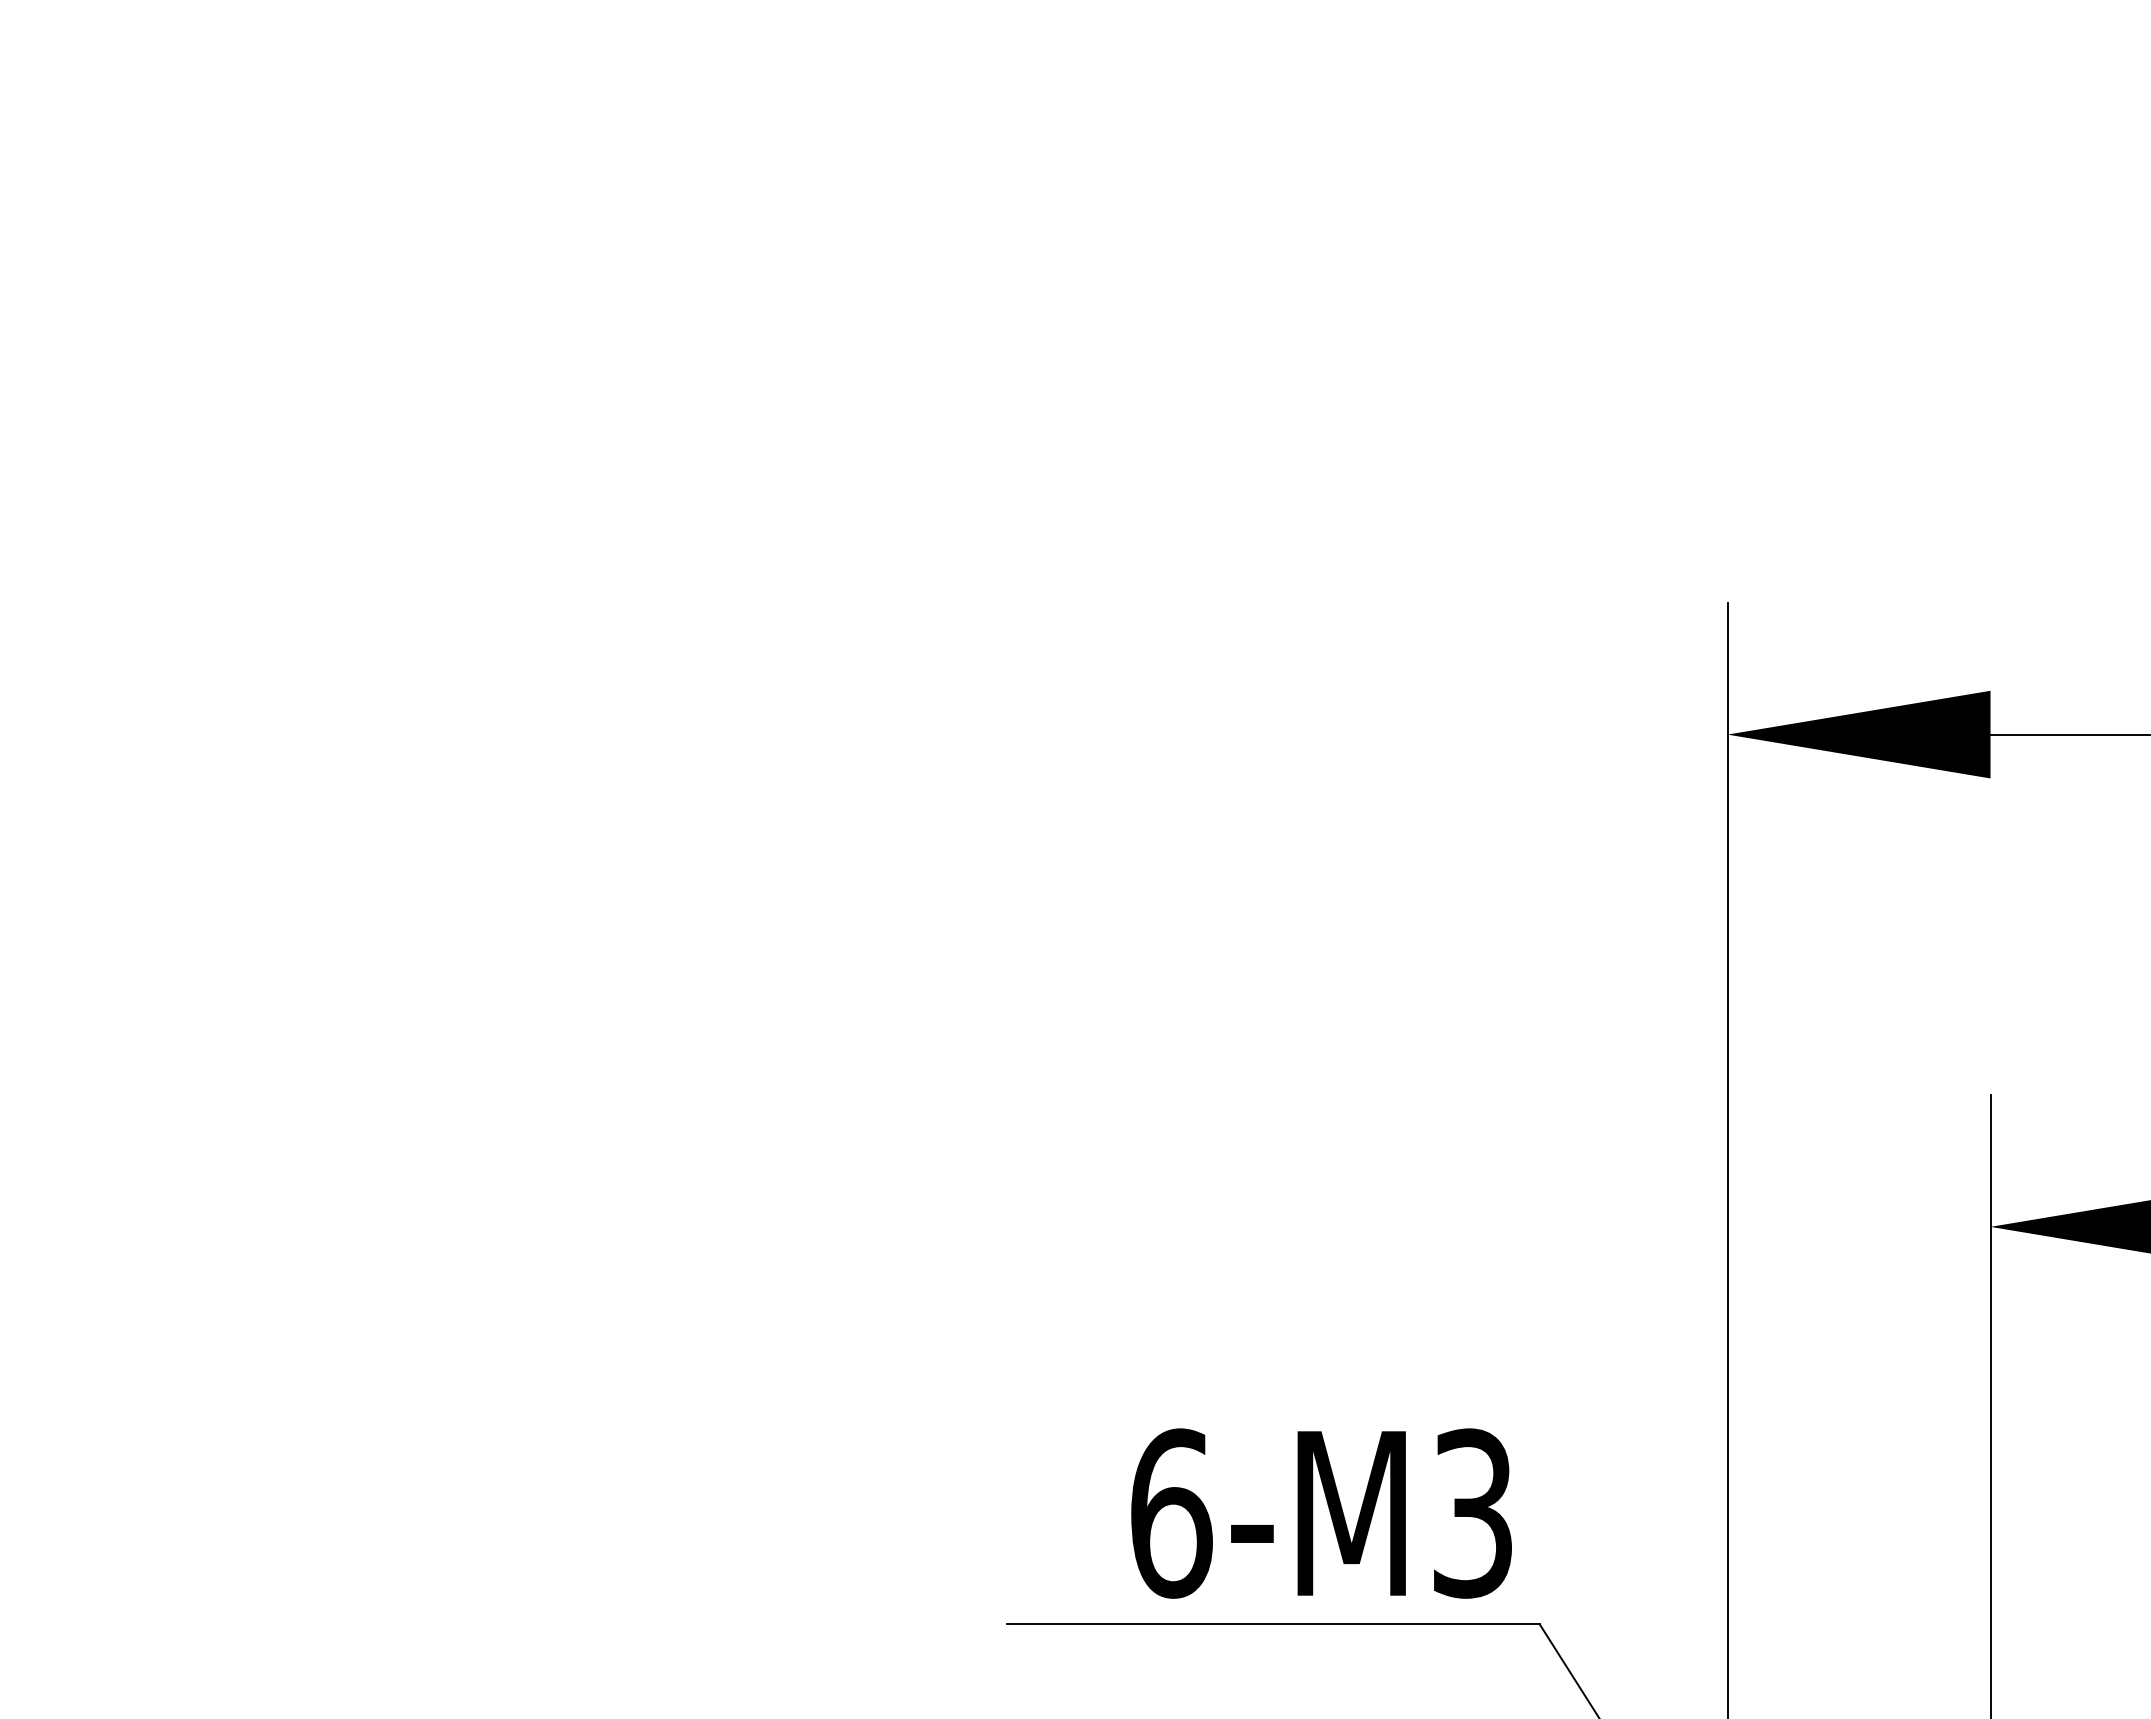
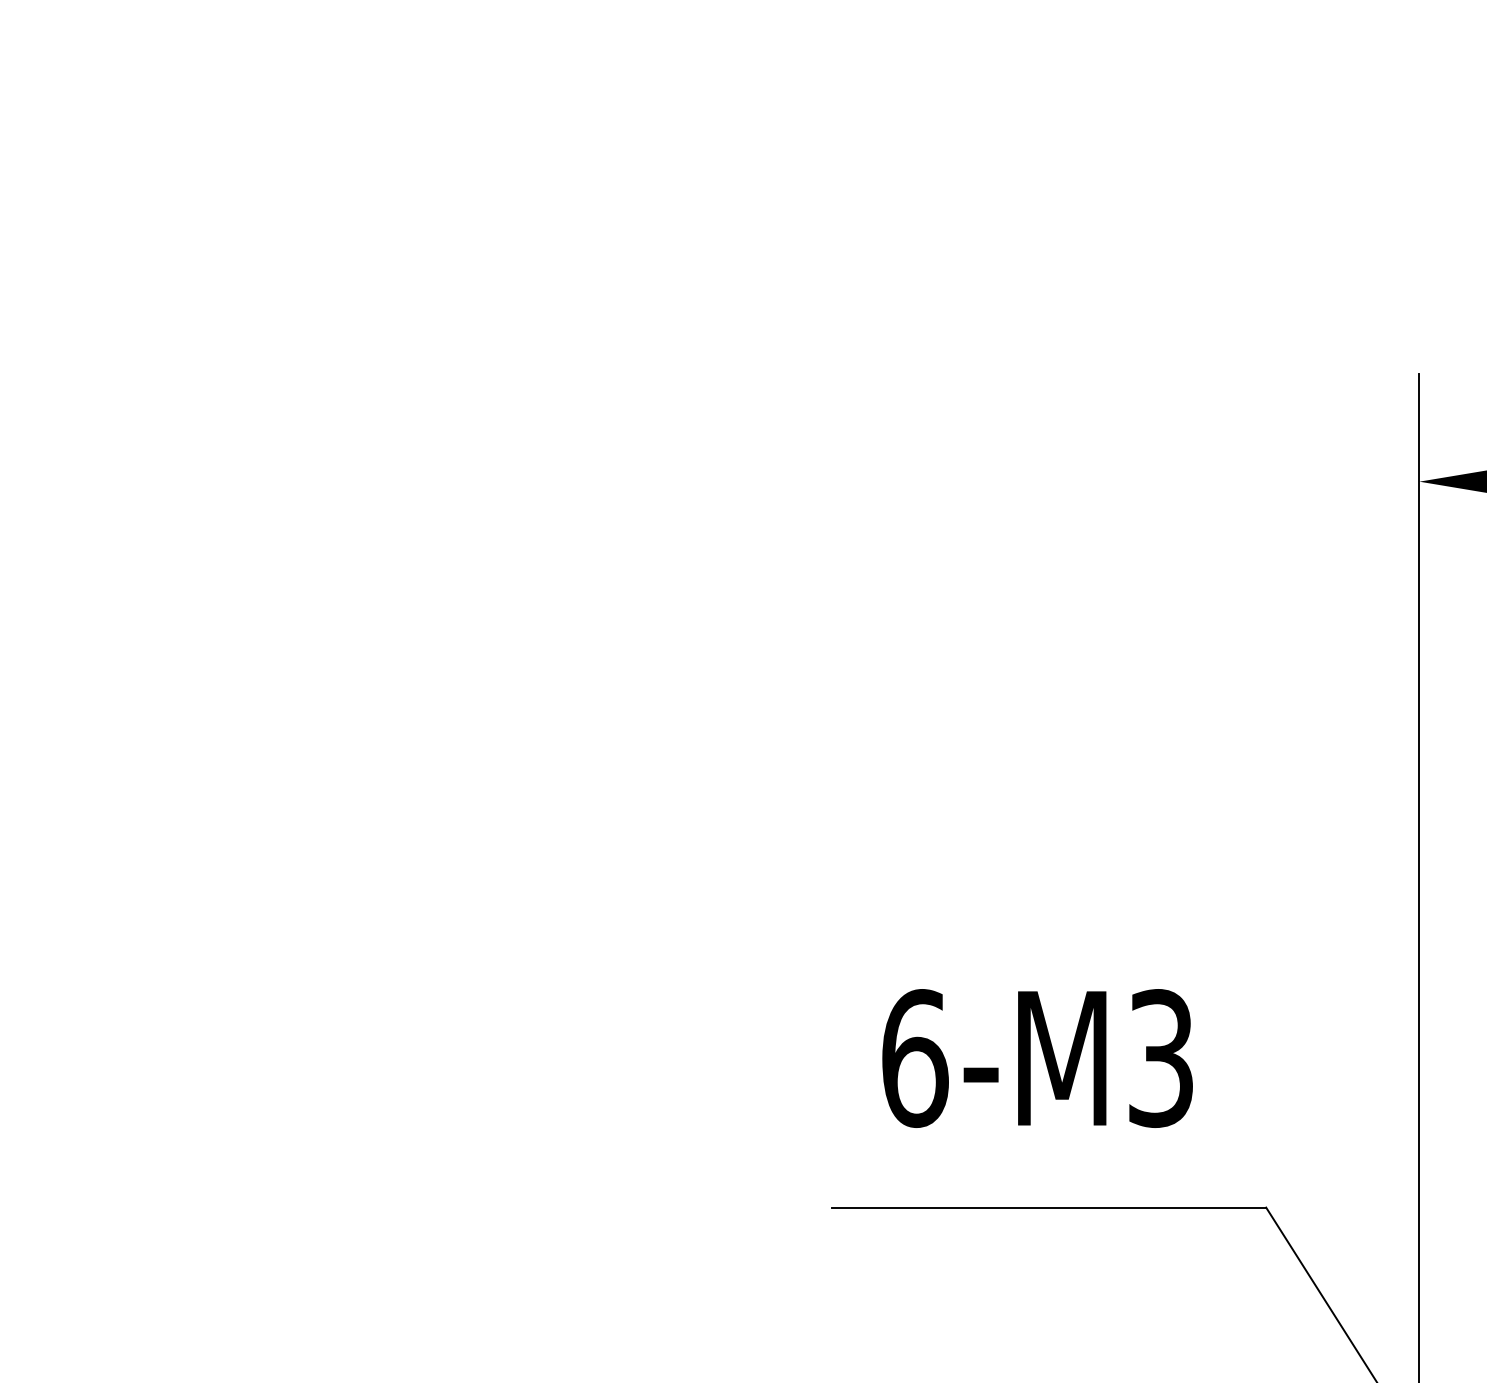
text: (1321, 1513) -> (1037, 1058), moved

